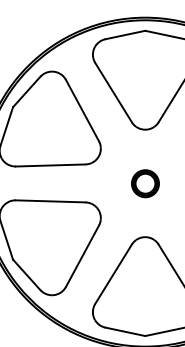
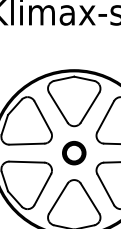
part: (145, 184) -> (74, 153), size x1.67

